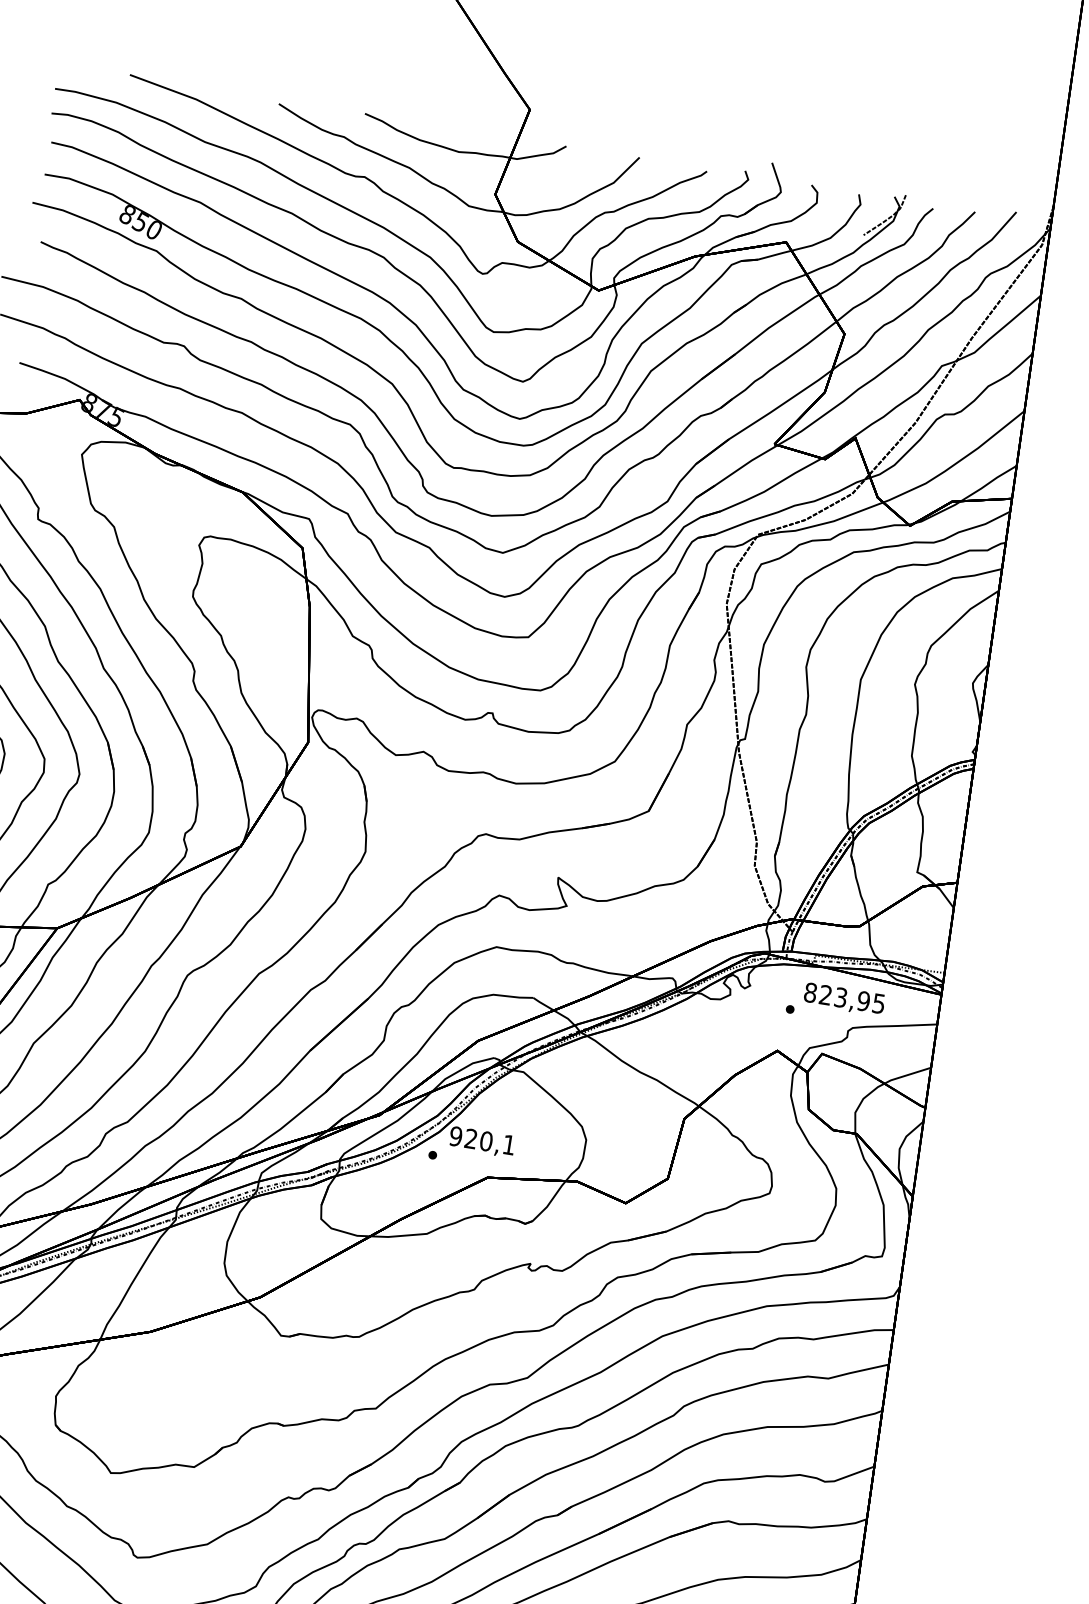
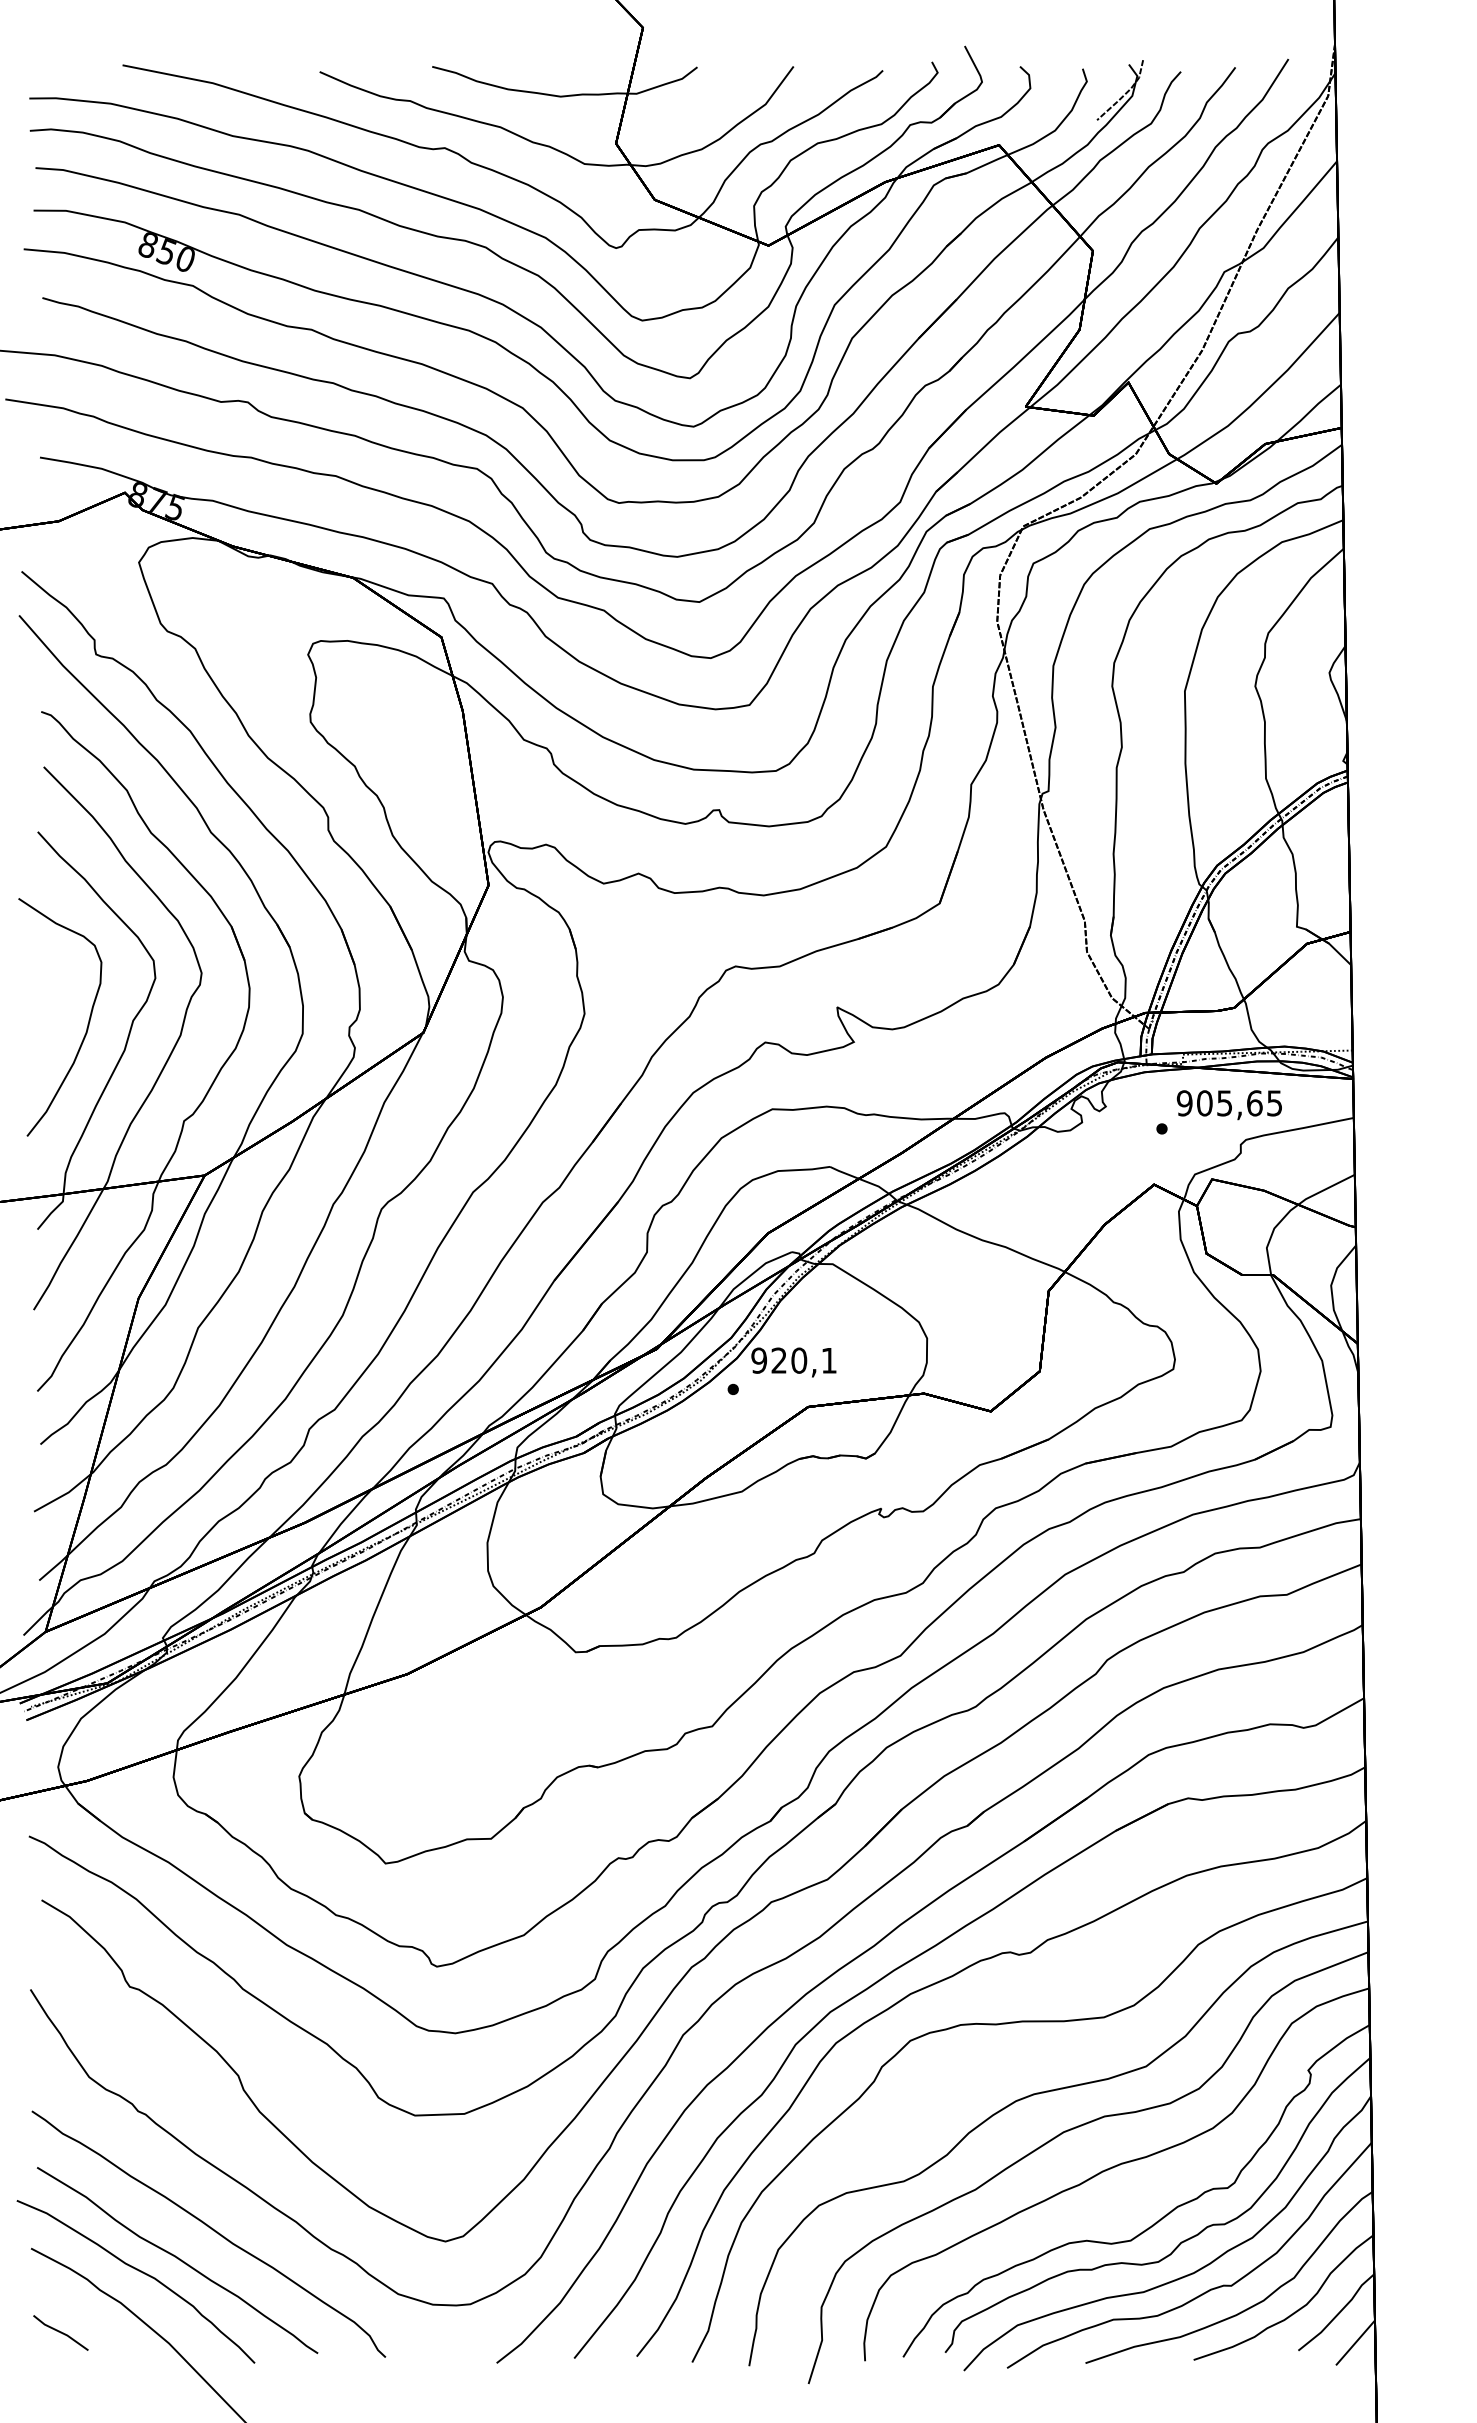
text: (836, 997) -> (1219, 1103), 823,95 -> 905,65

